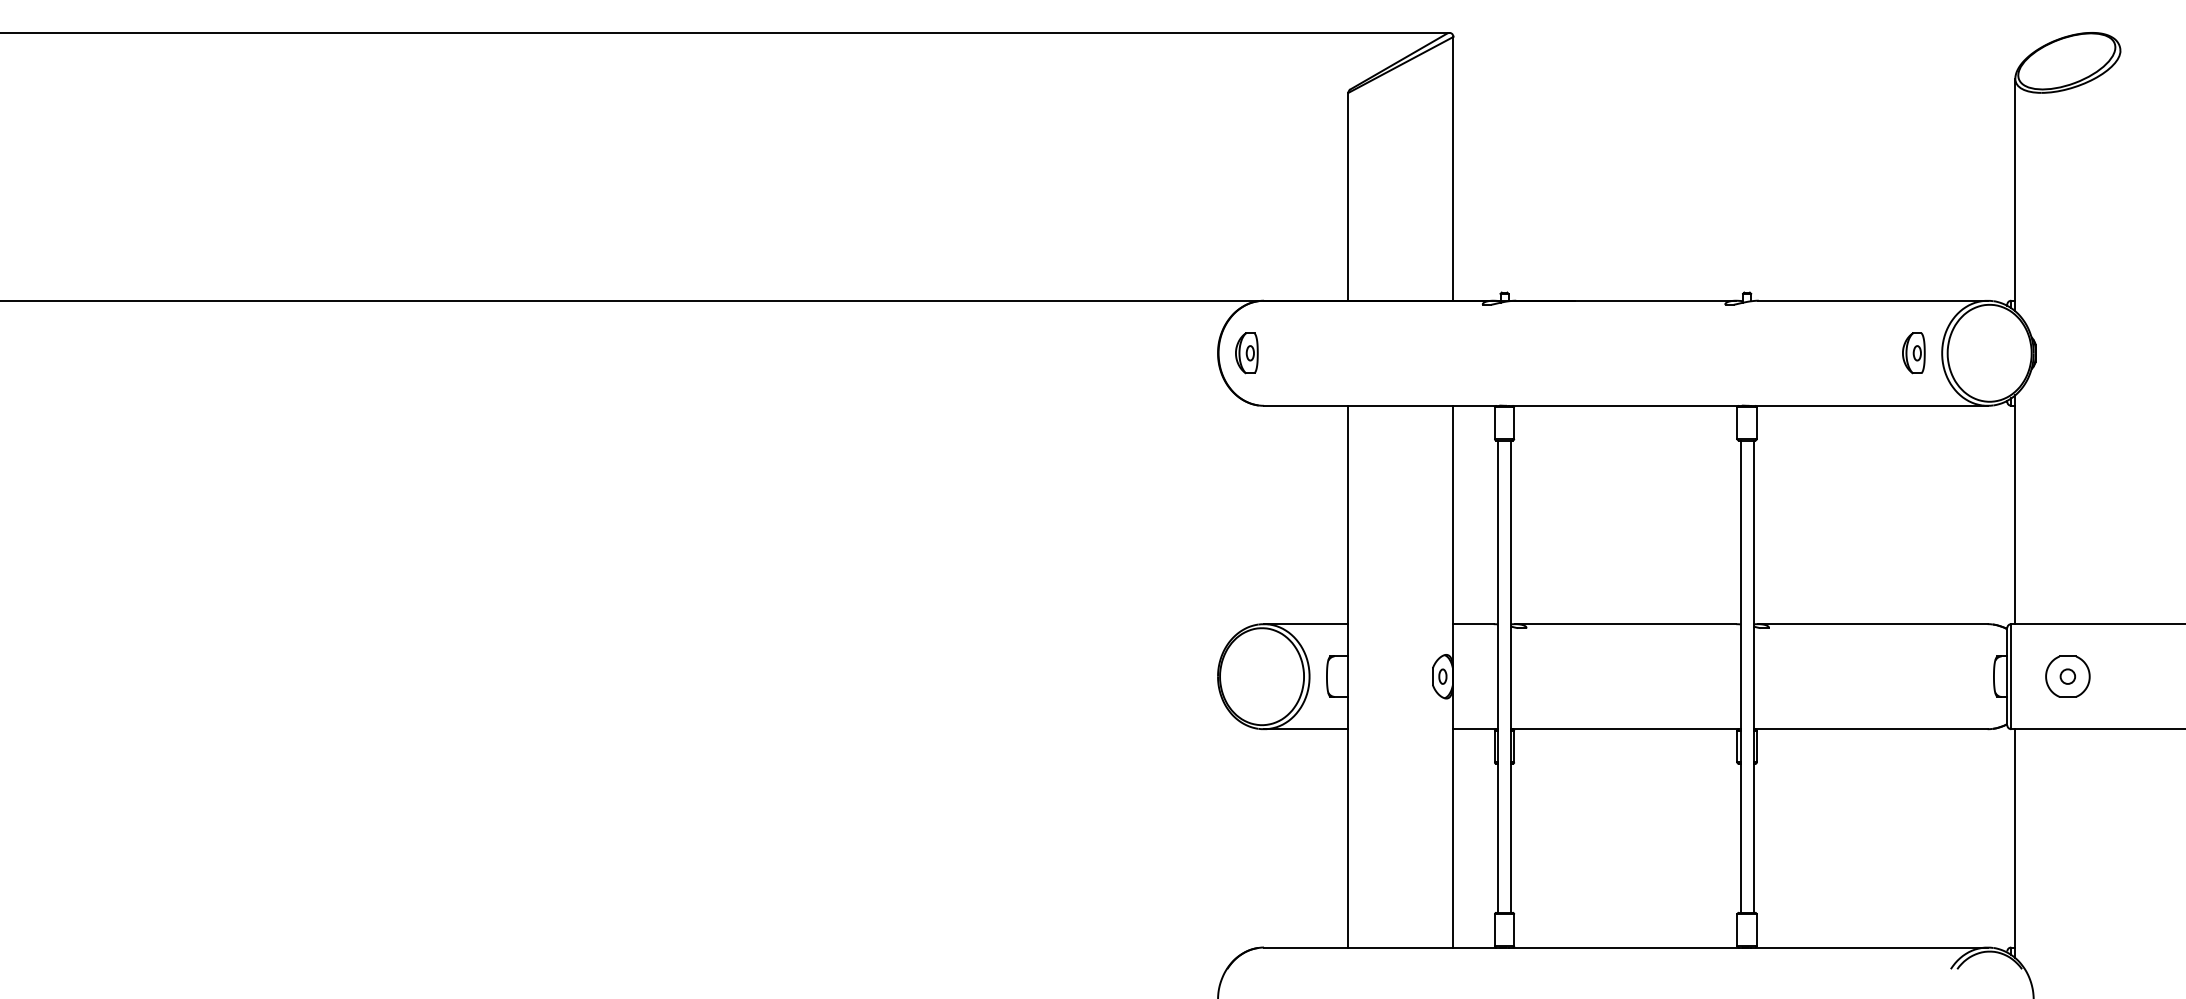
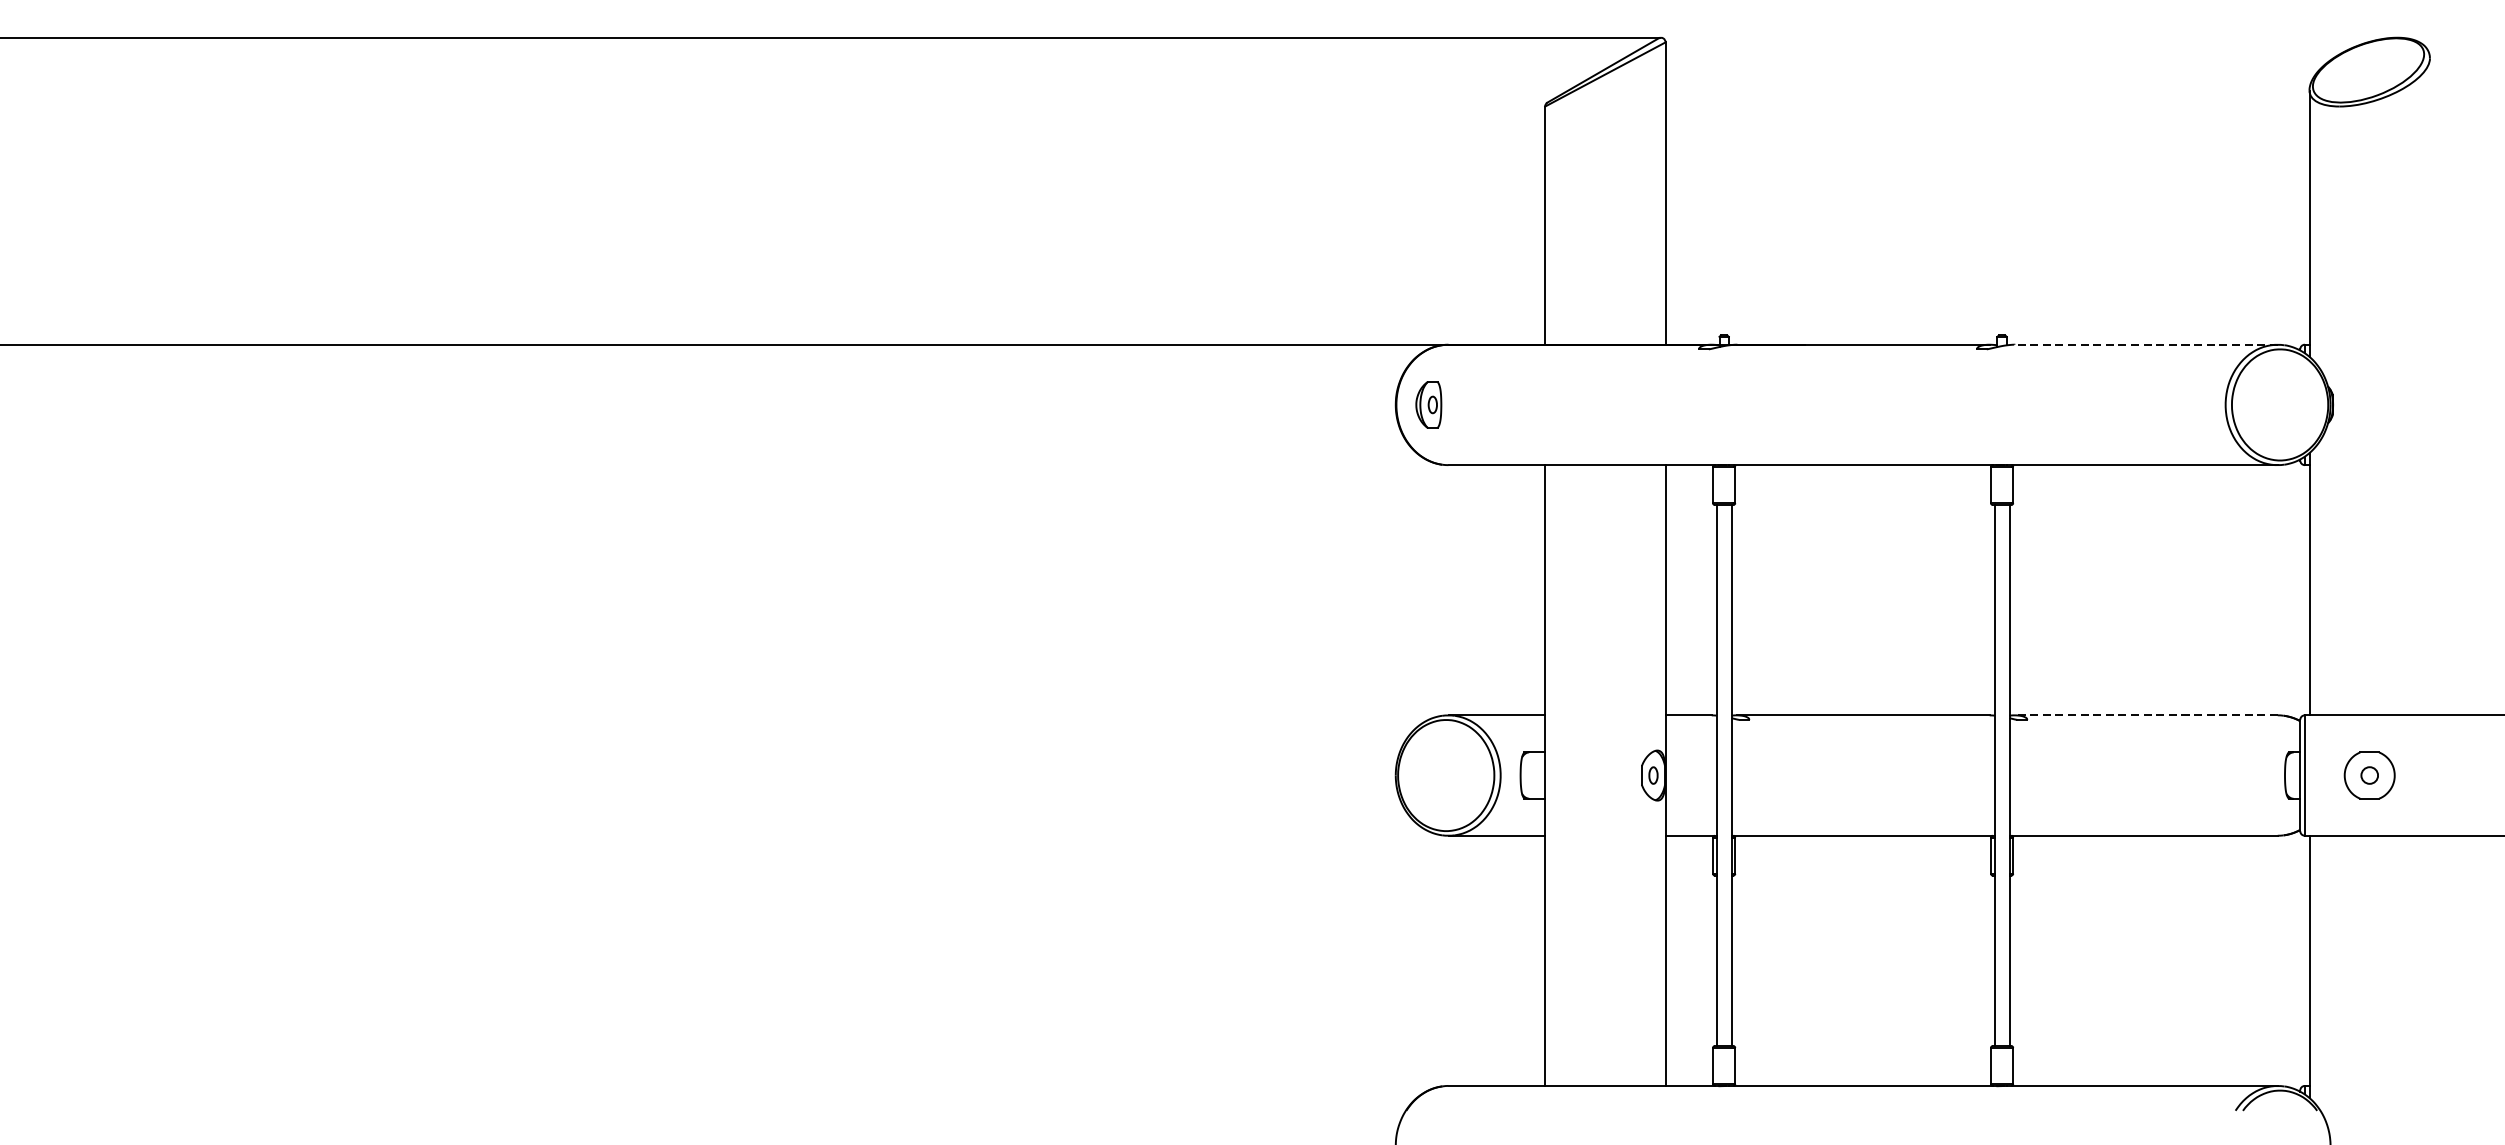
line: (1872, 300) -> (2145, 344), solid -> dashed
part: (1913, 353) -> (2192, 405), removed
line: (1872, 624) -> (2145, 715), solid -> dashed

